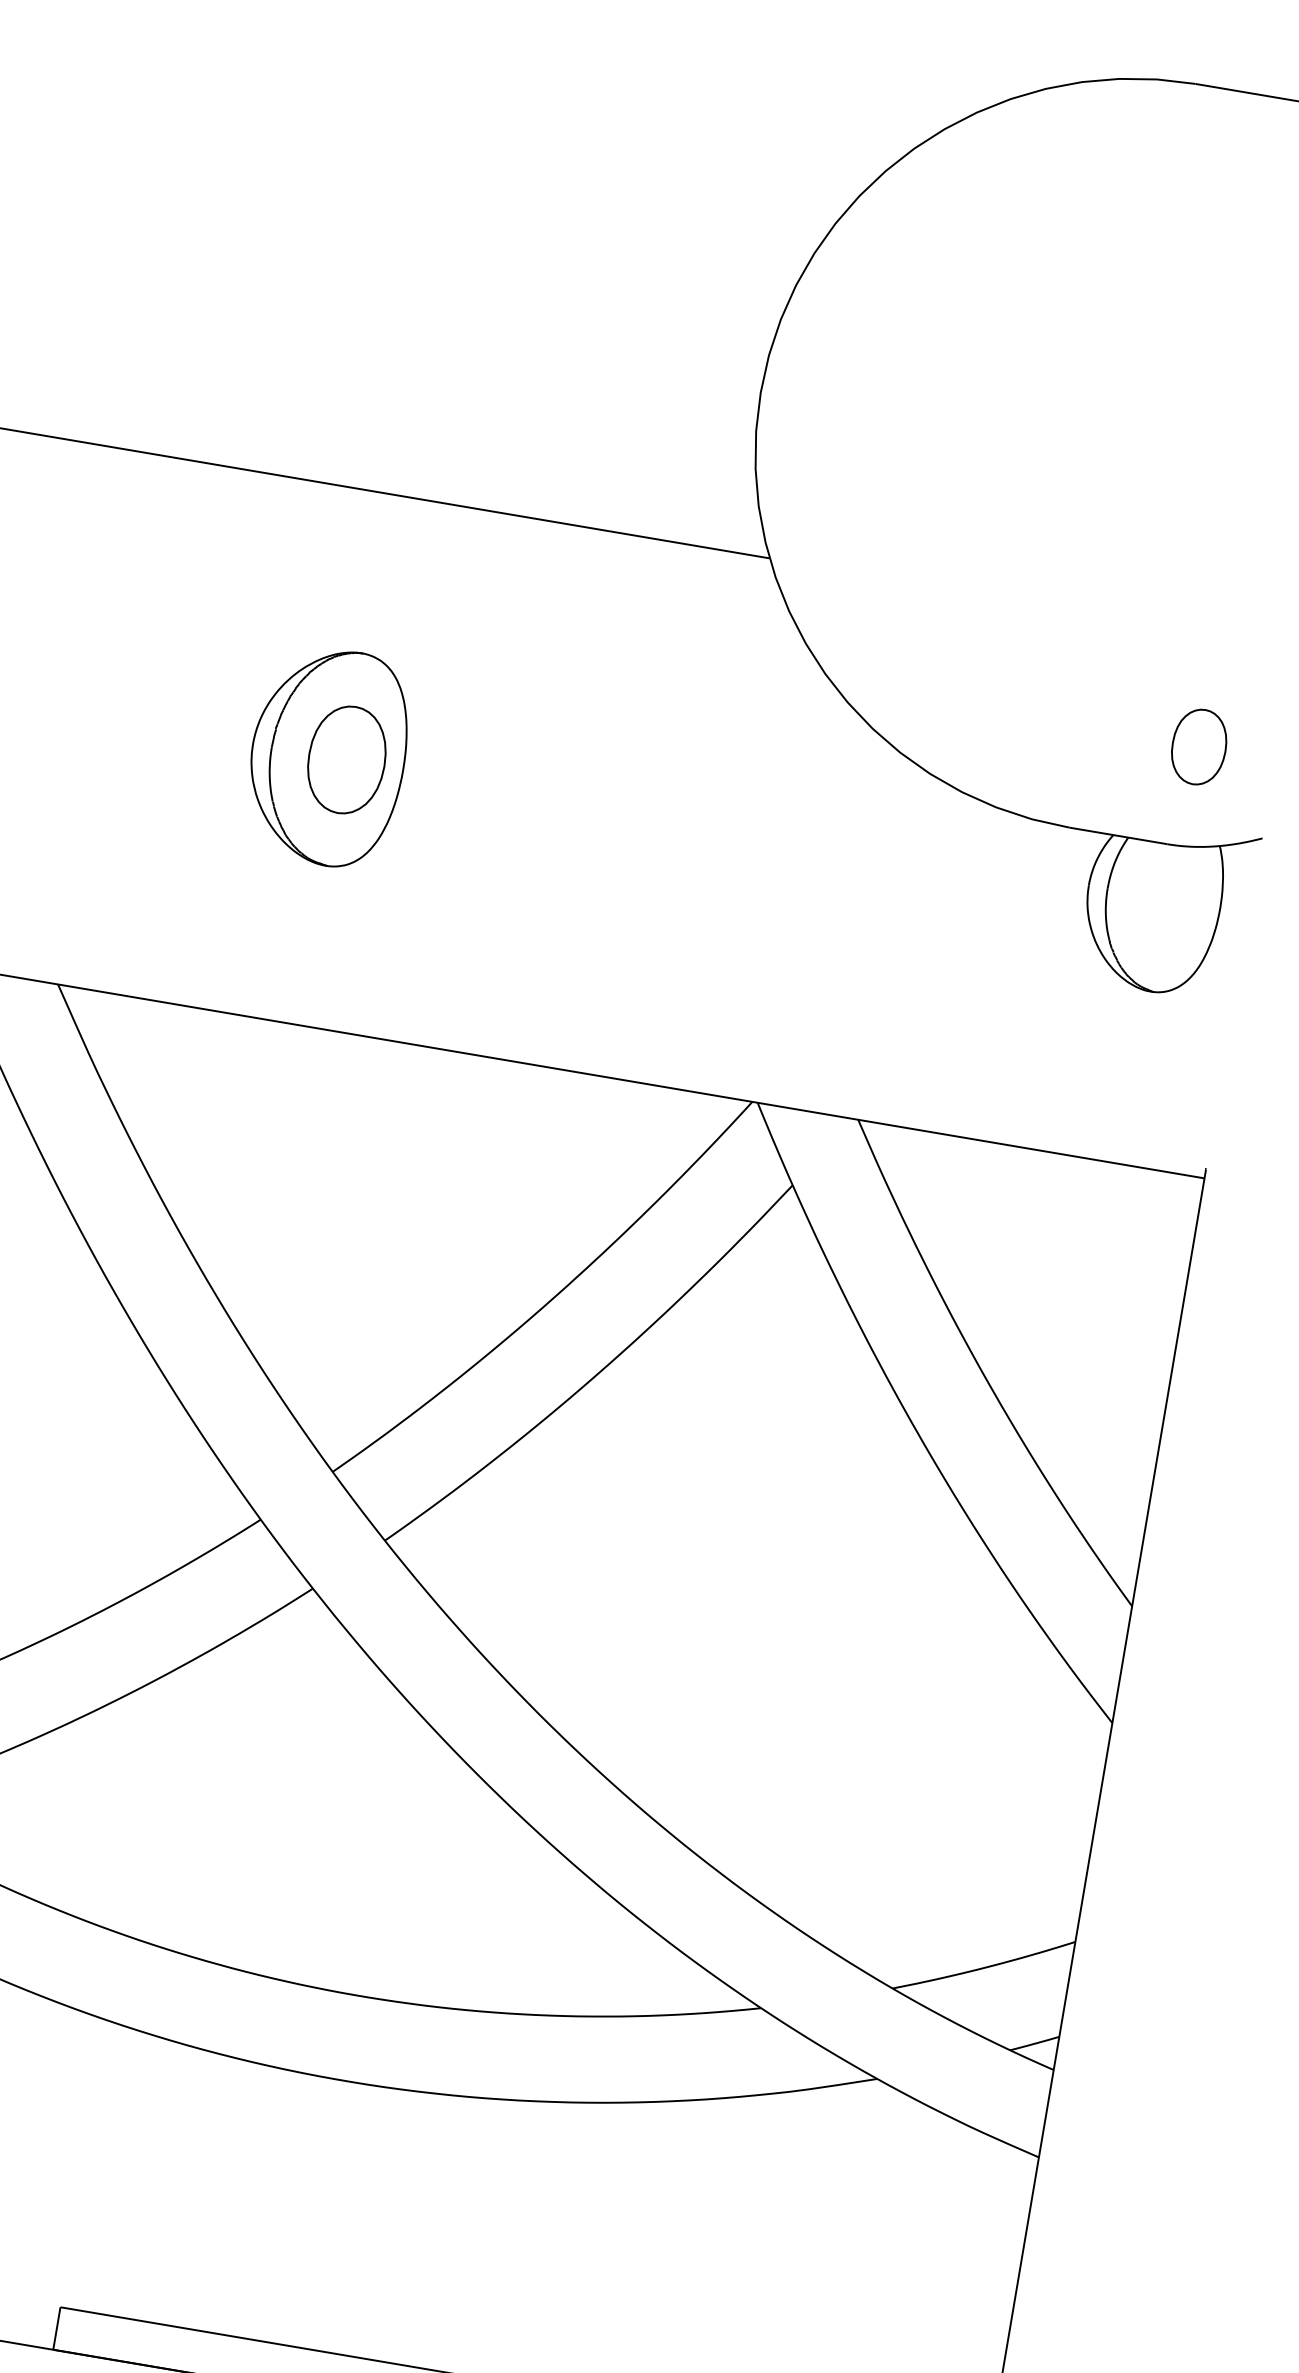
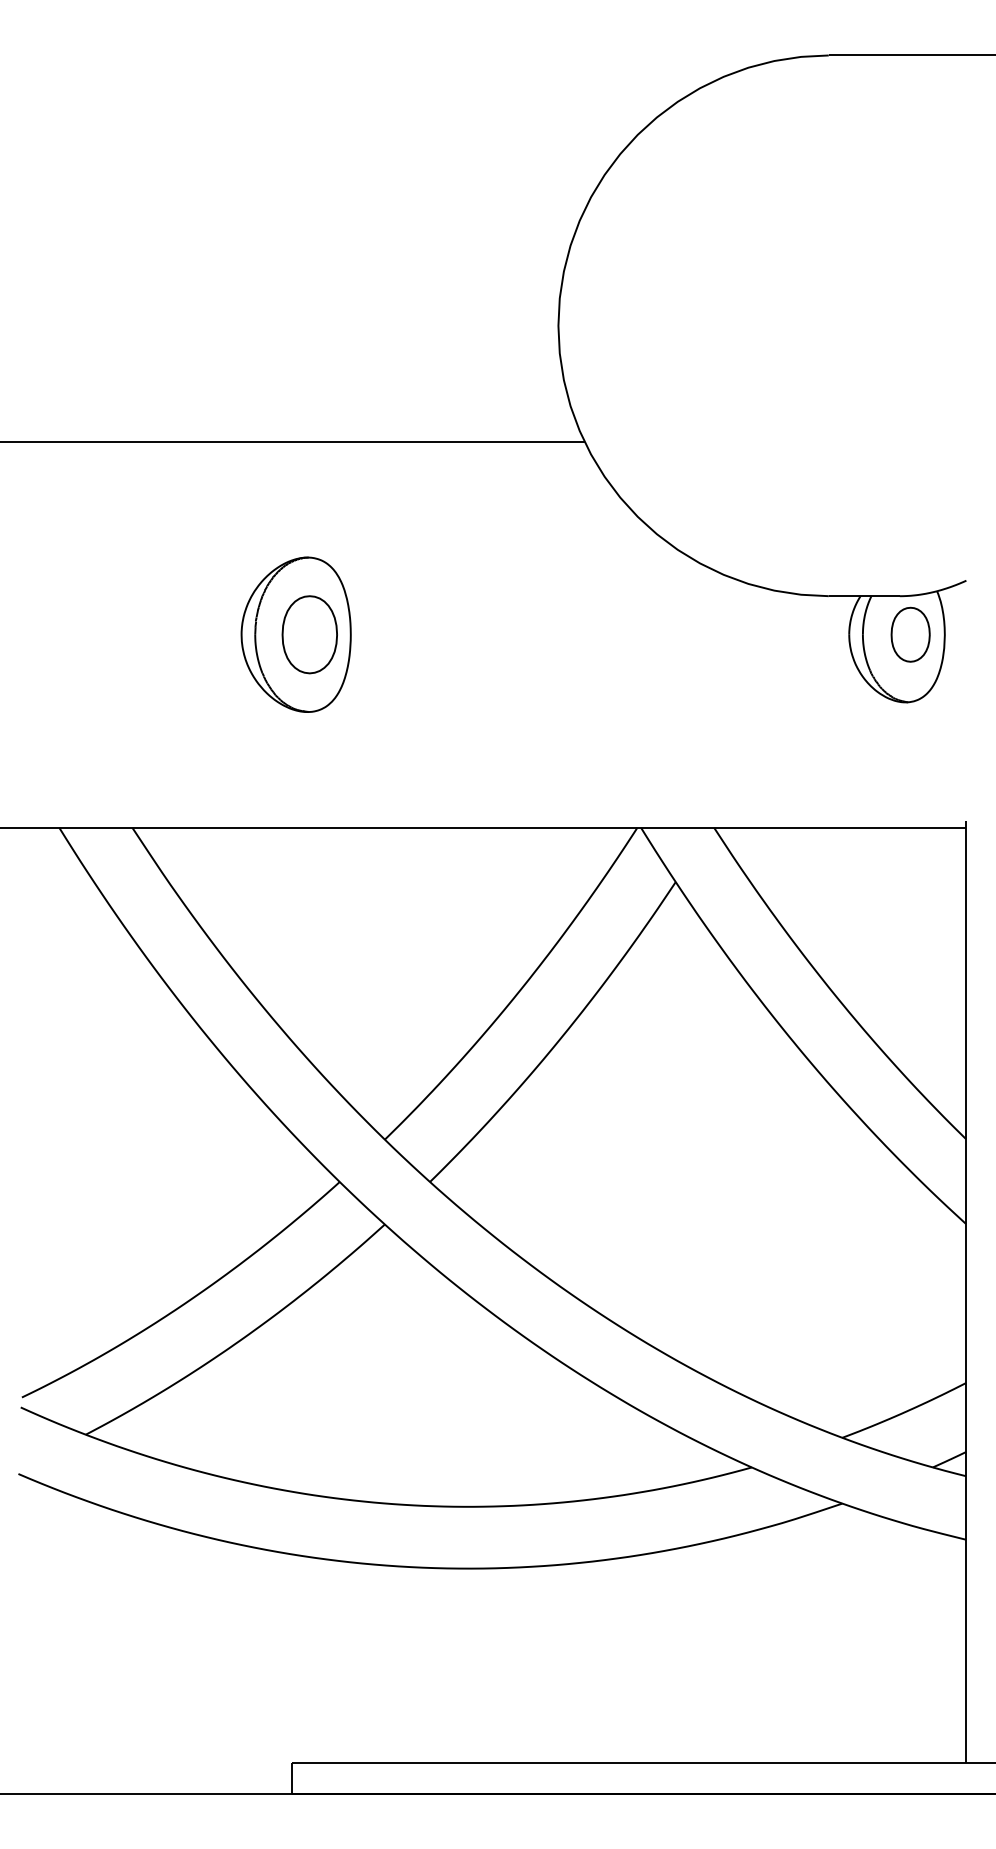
part: (1198, 746) -> (910, 634), moved

